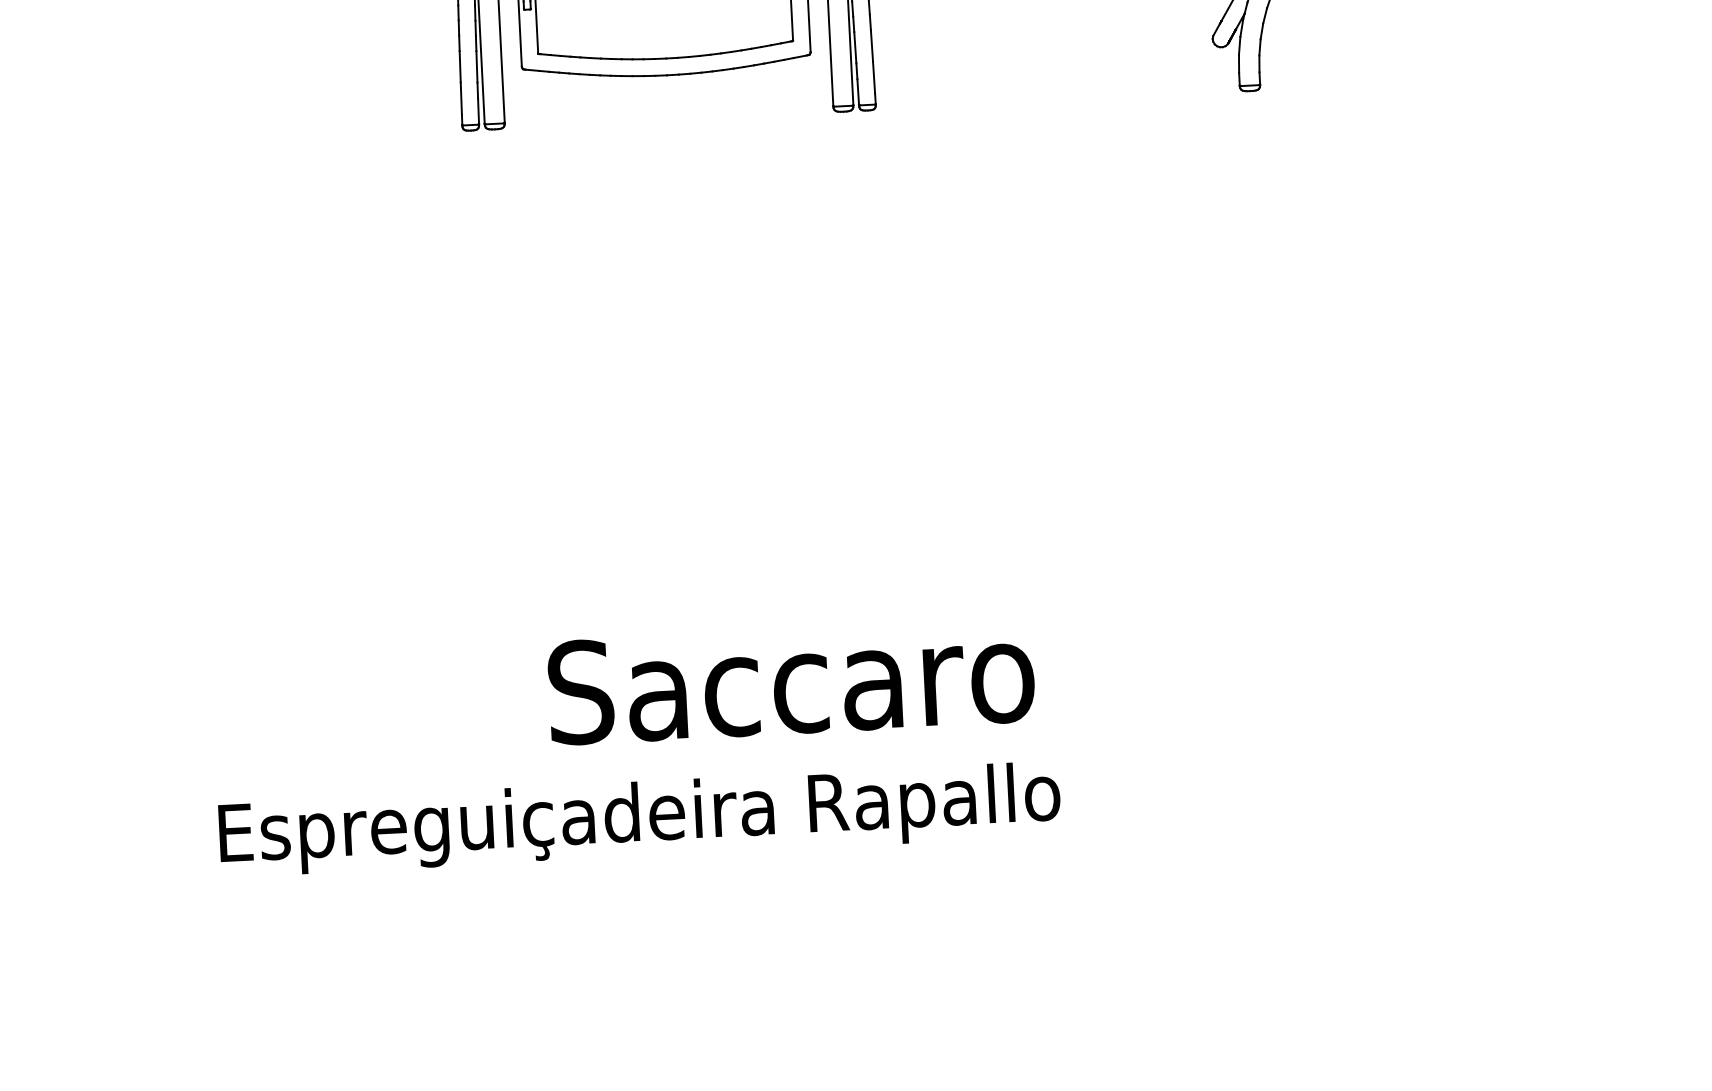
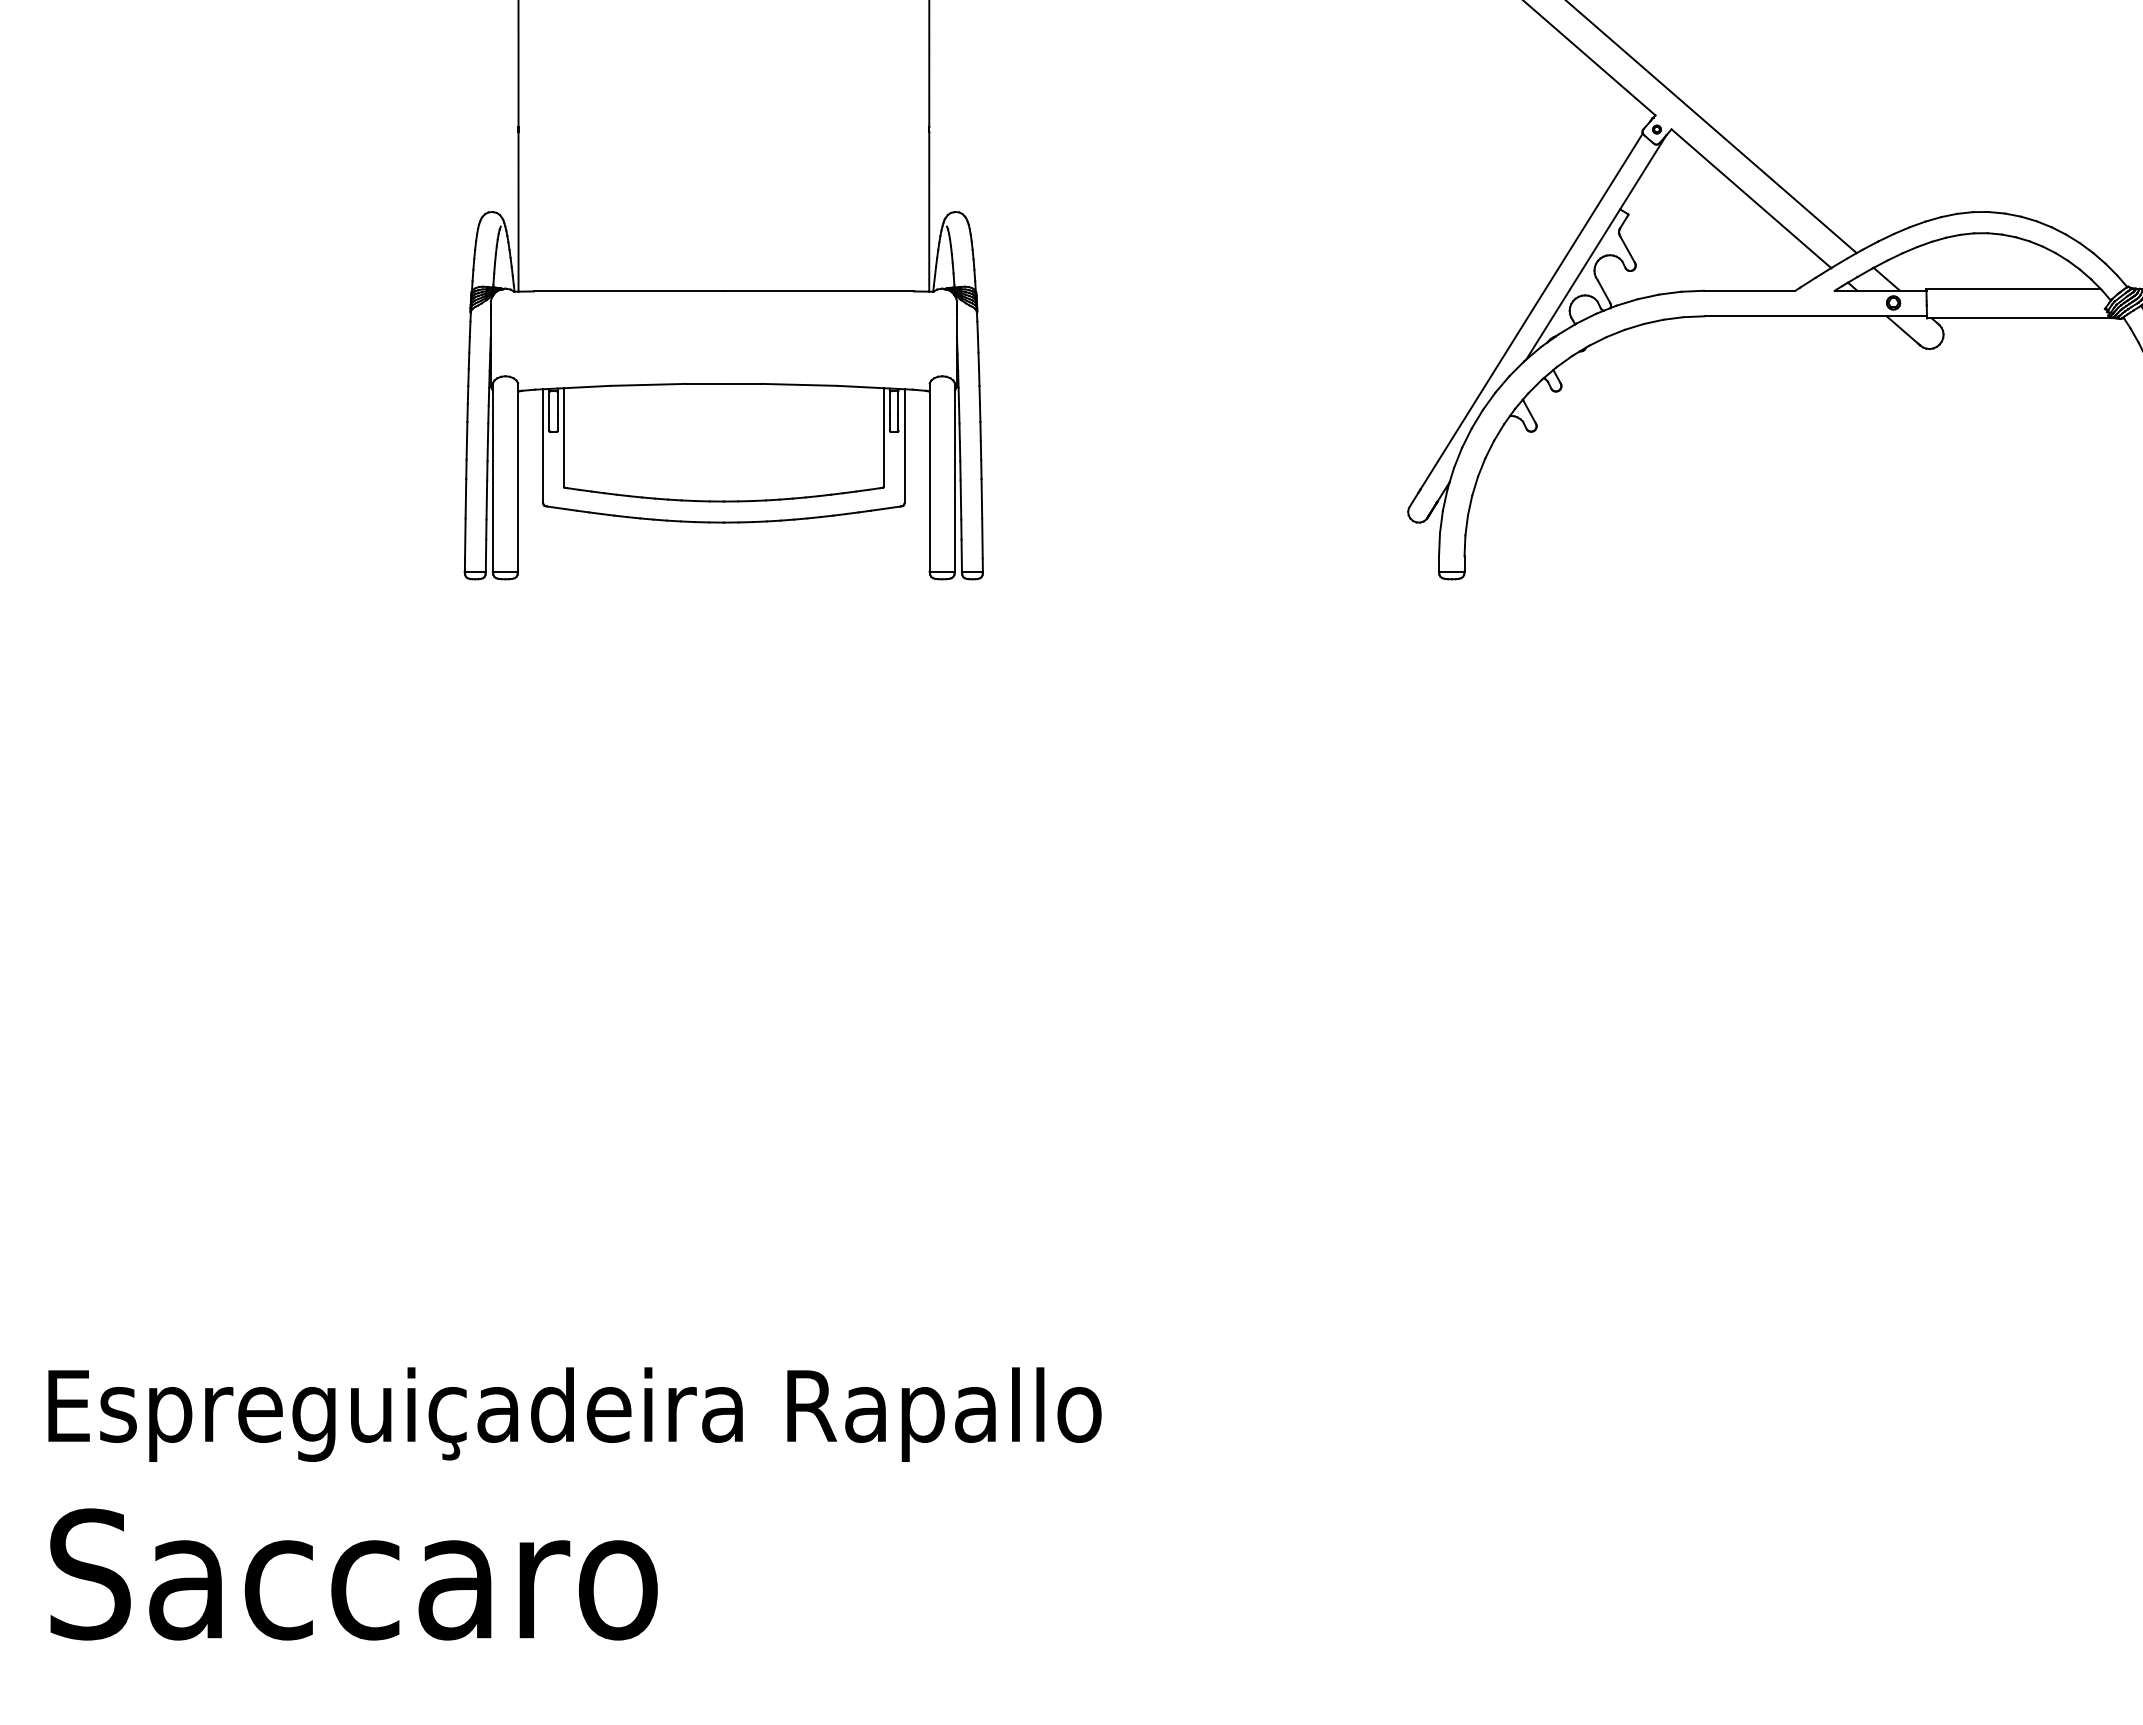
text: (791, 681) -> (353, 1574), moved
text: (639, 819) -> (574, 1414), moved

